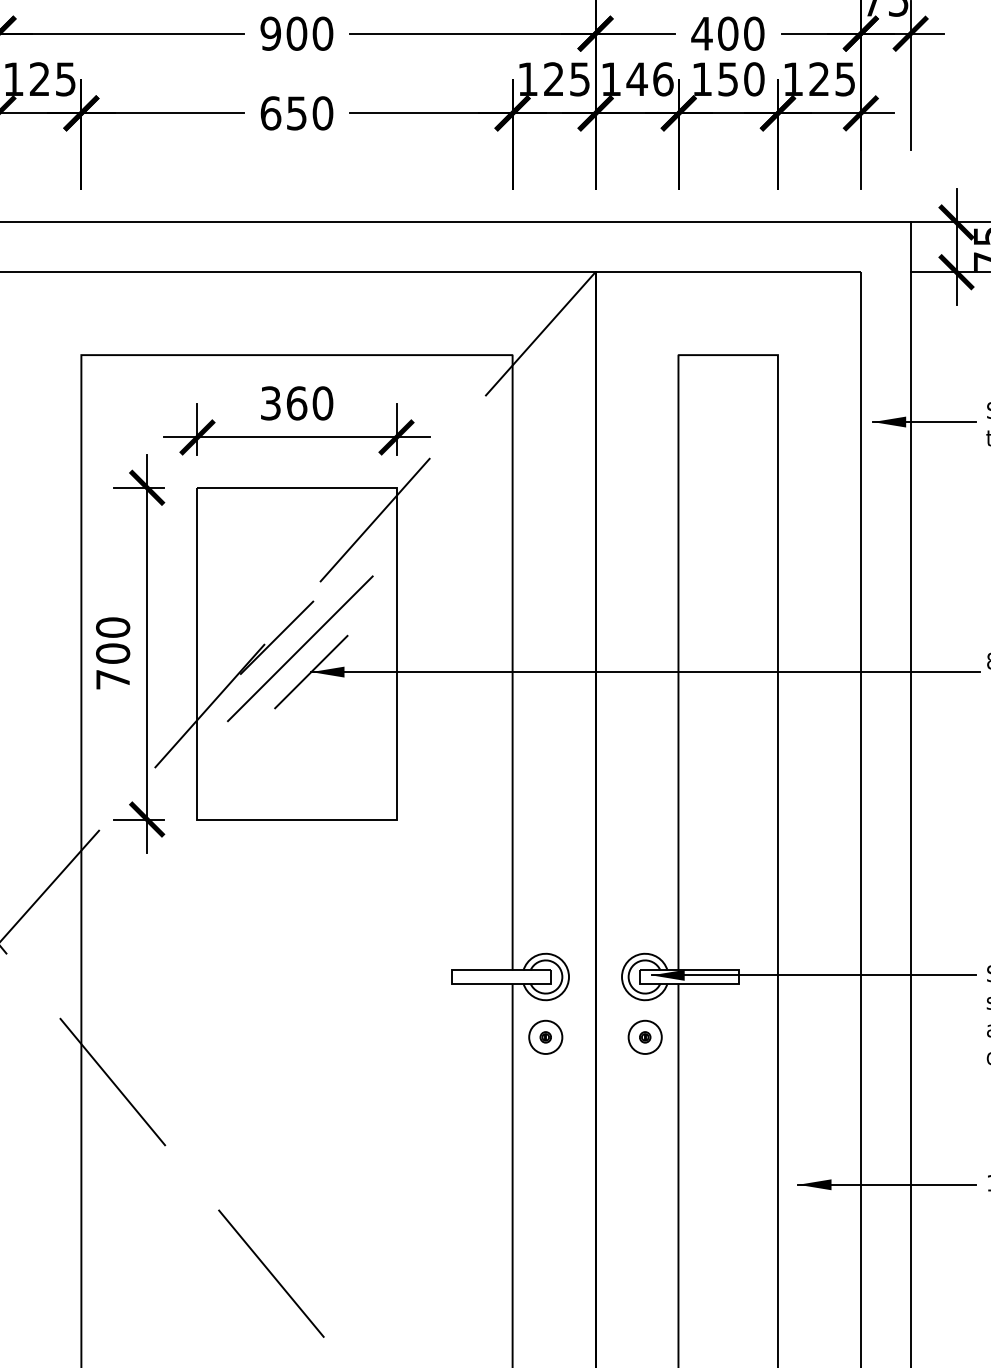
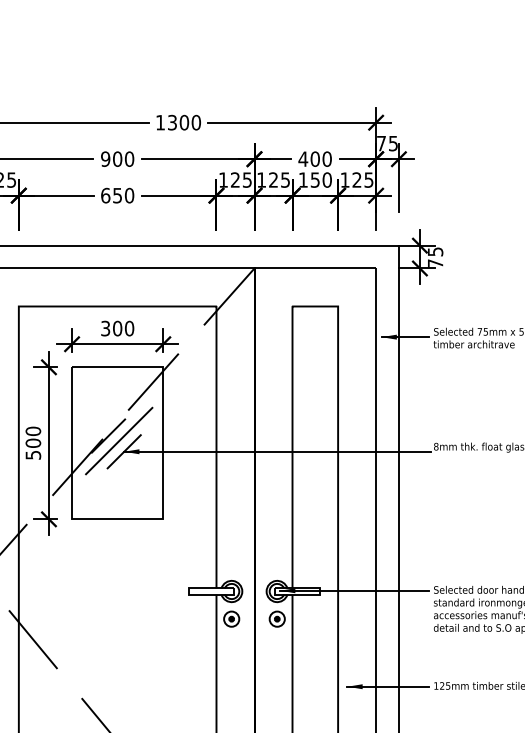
text: (650, 78) -> (279, 179), 146 -> 125
text: (296, 403) -> (117, 328), 360 -> 300
text: (113, 678) -> (33, 454), 700 -> 500

